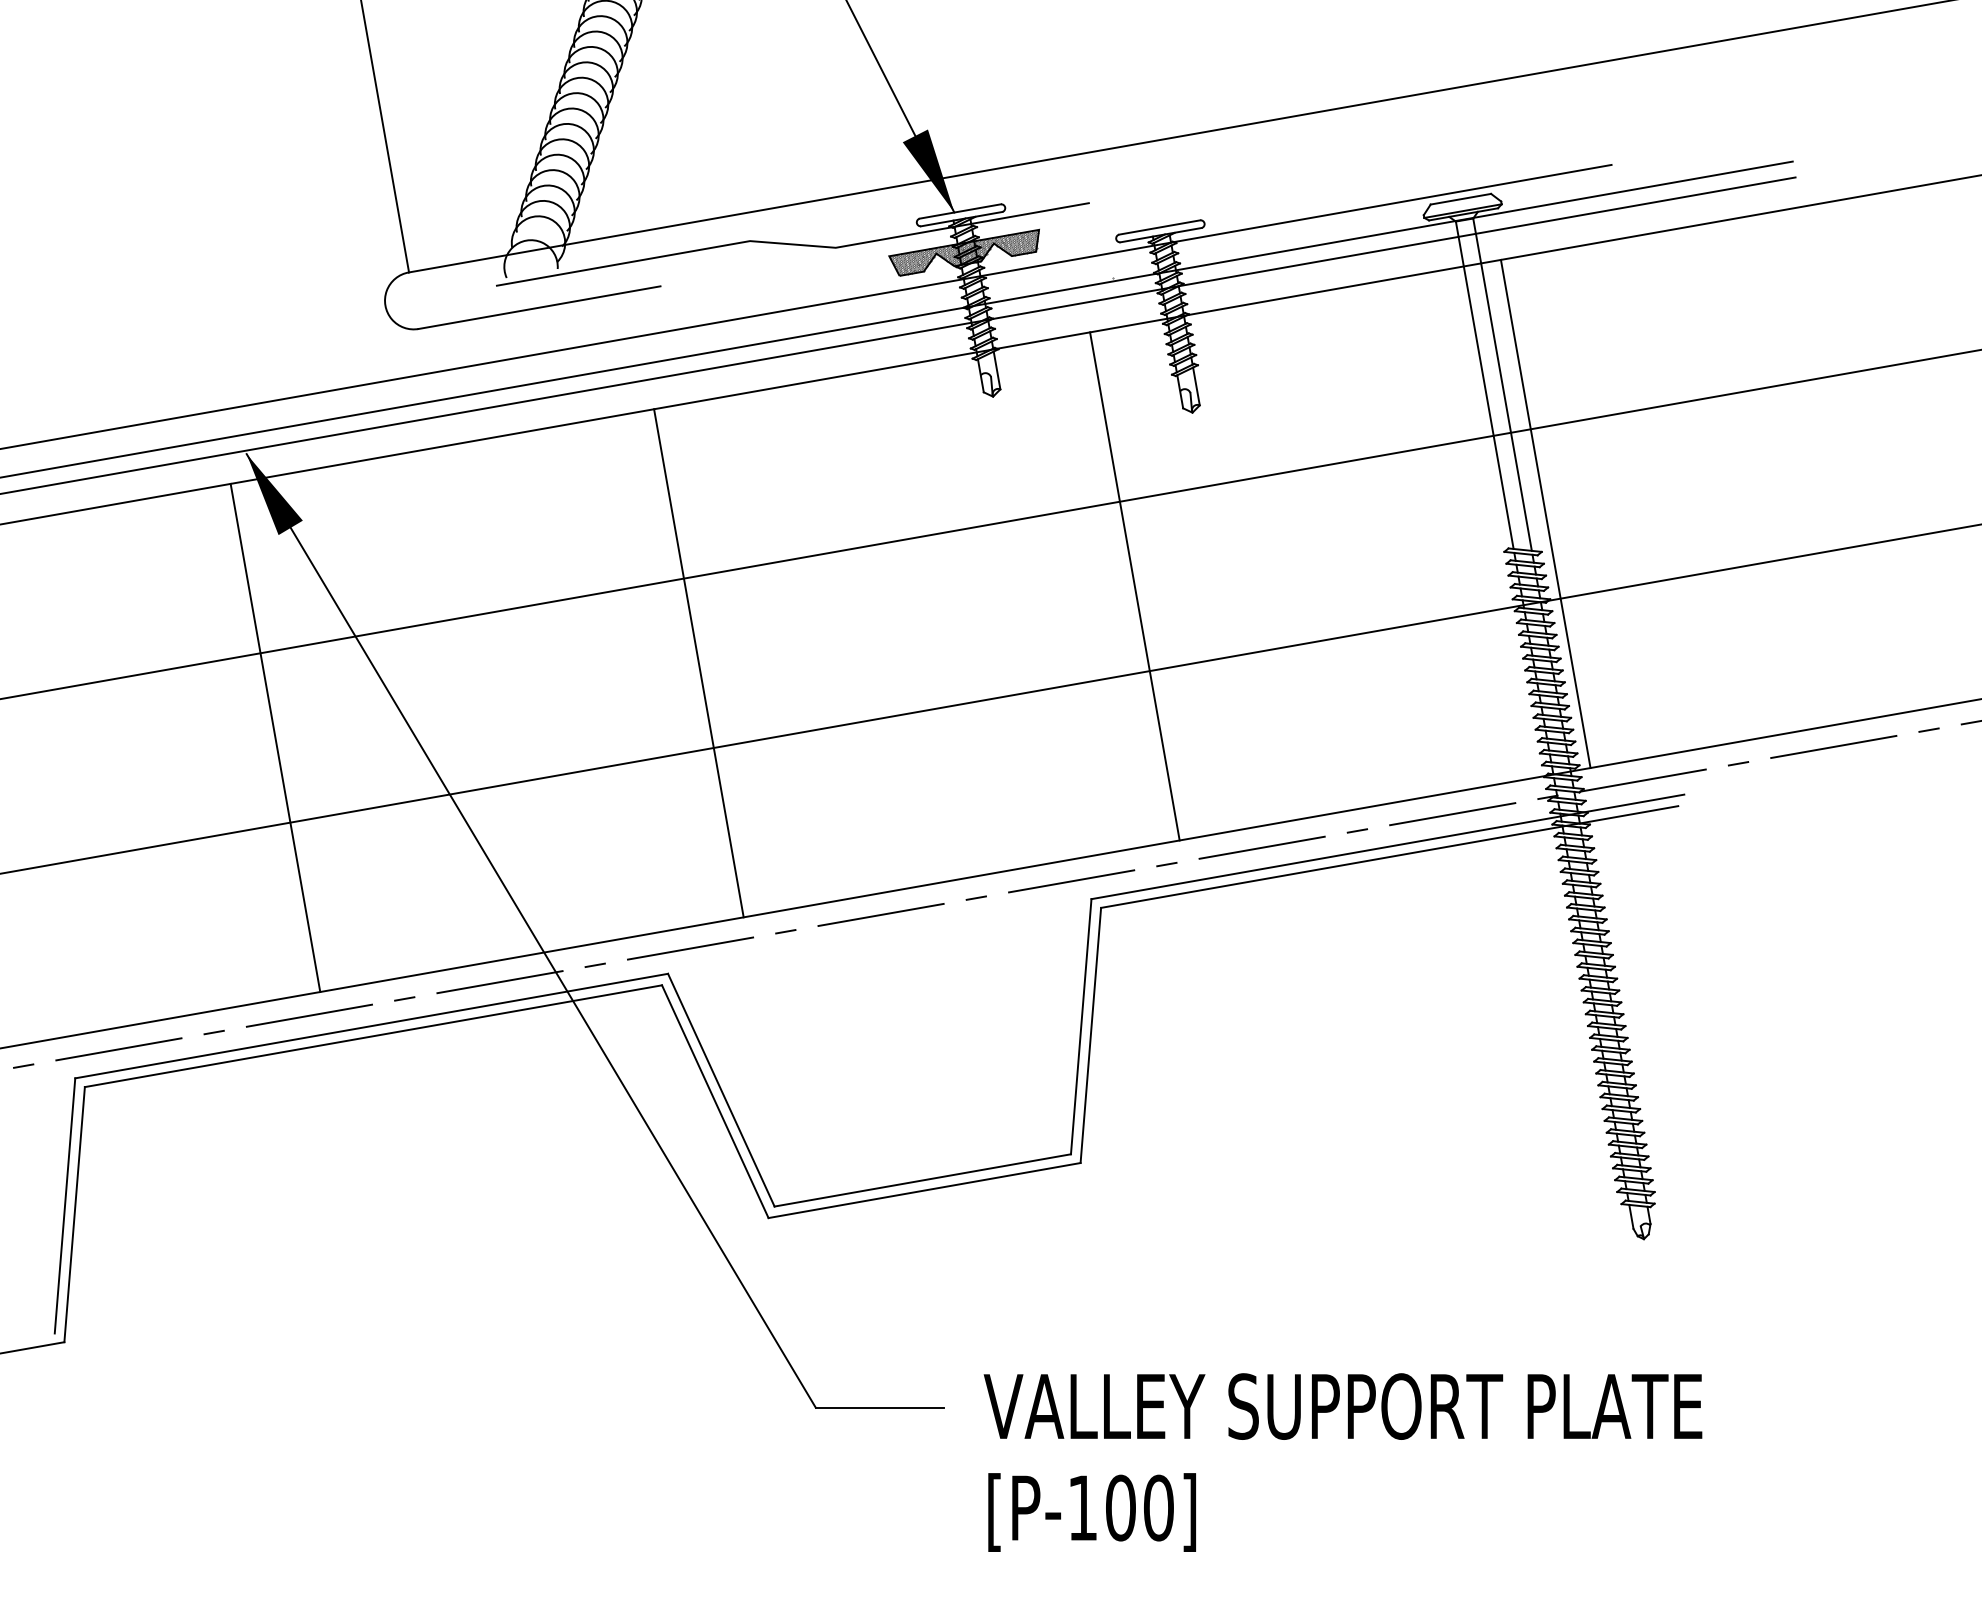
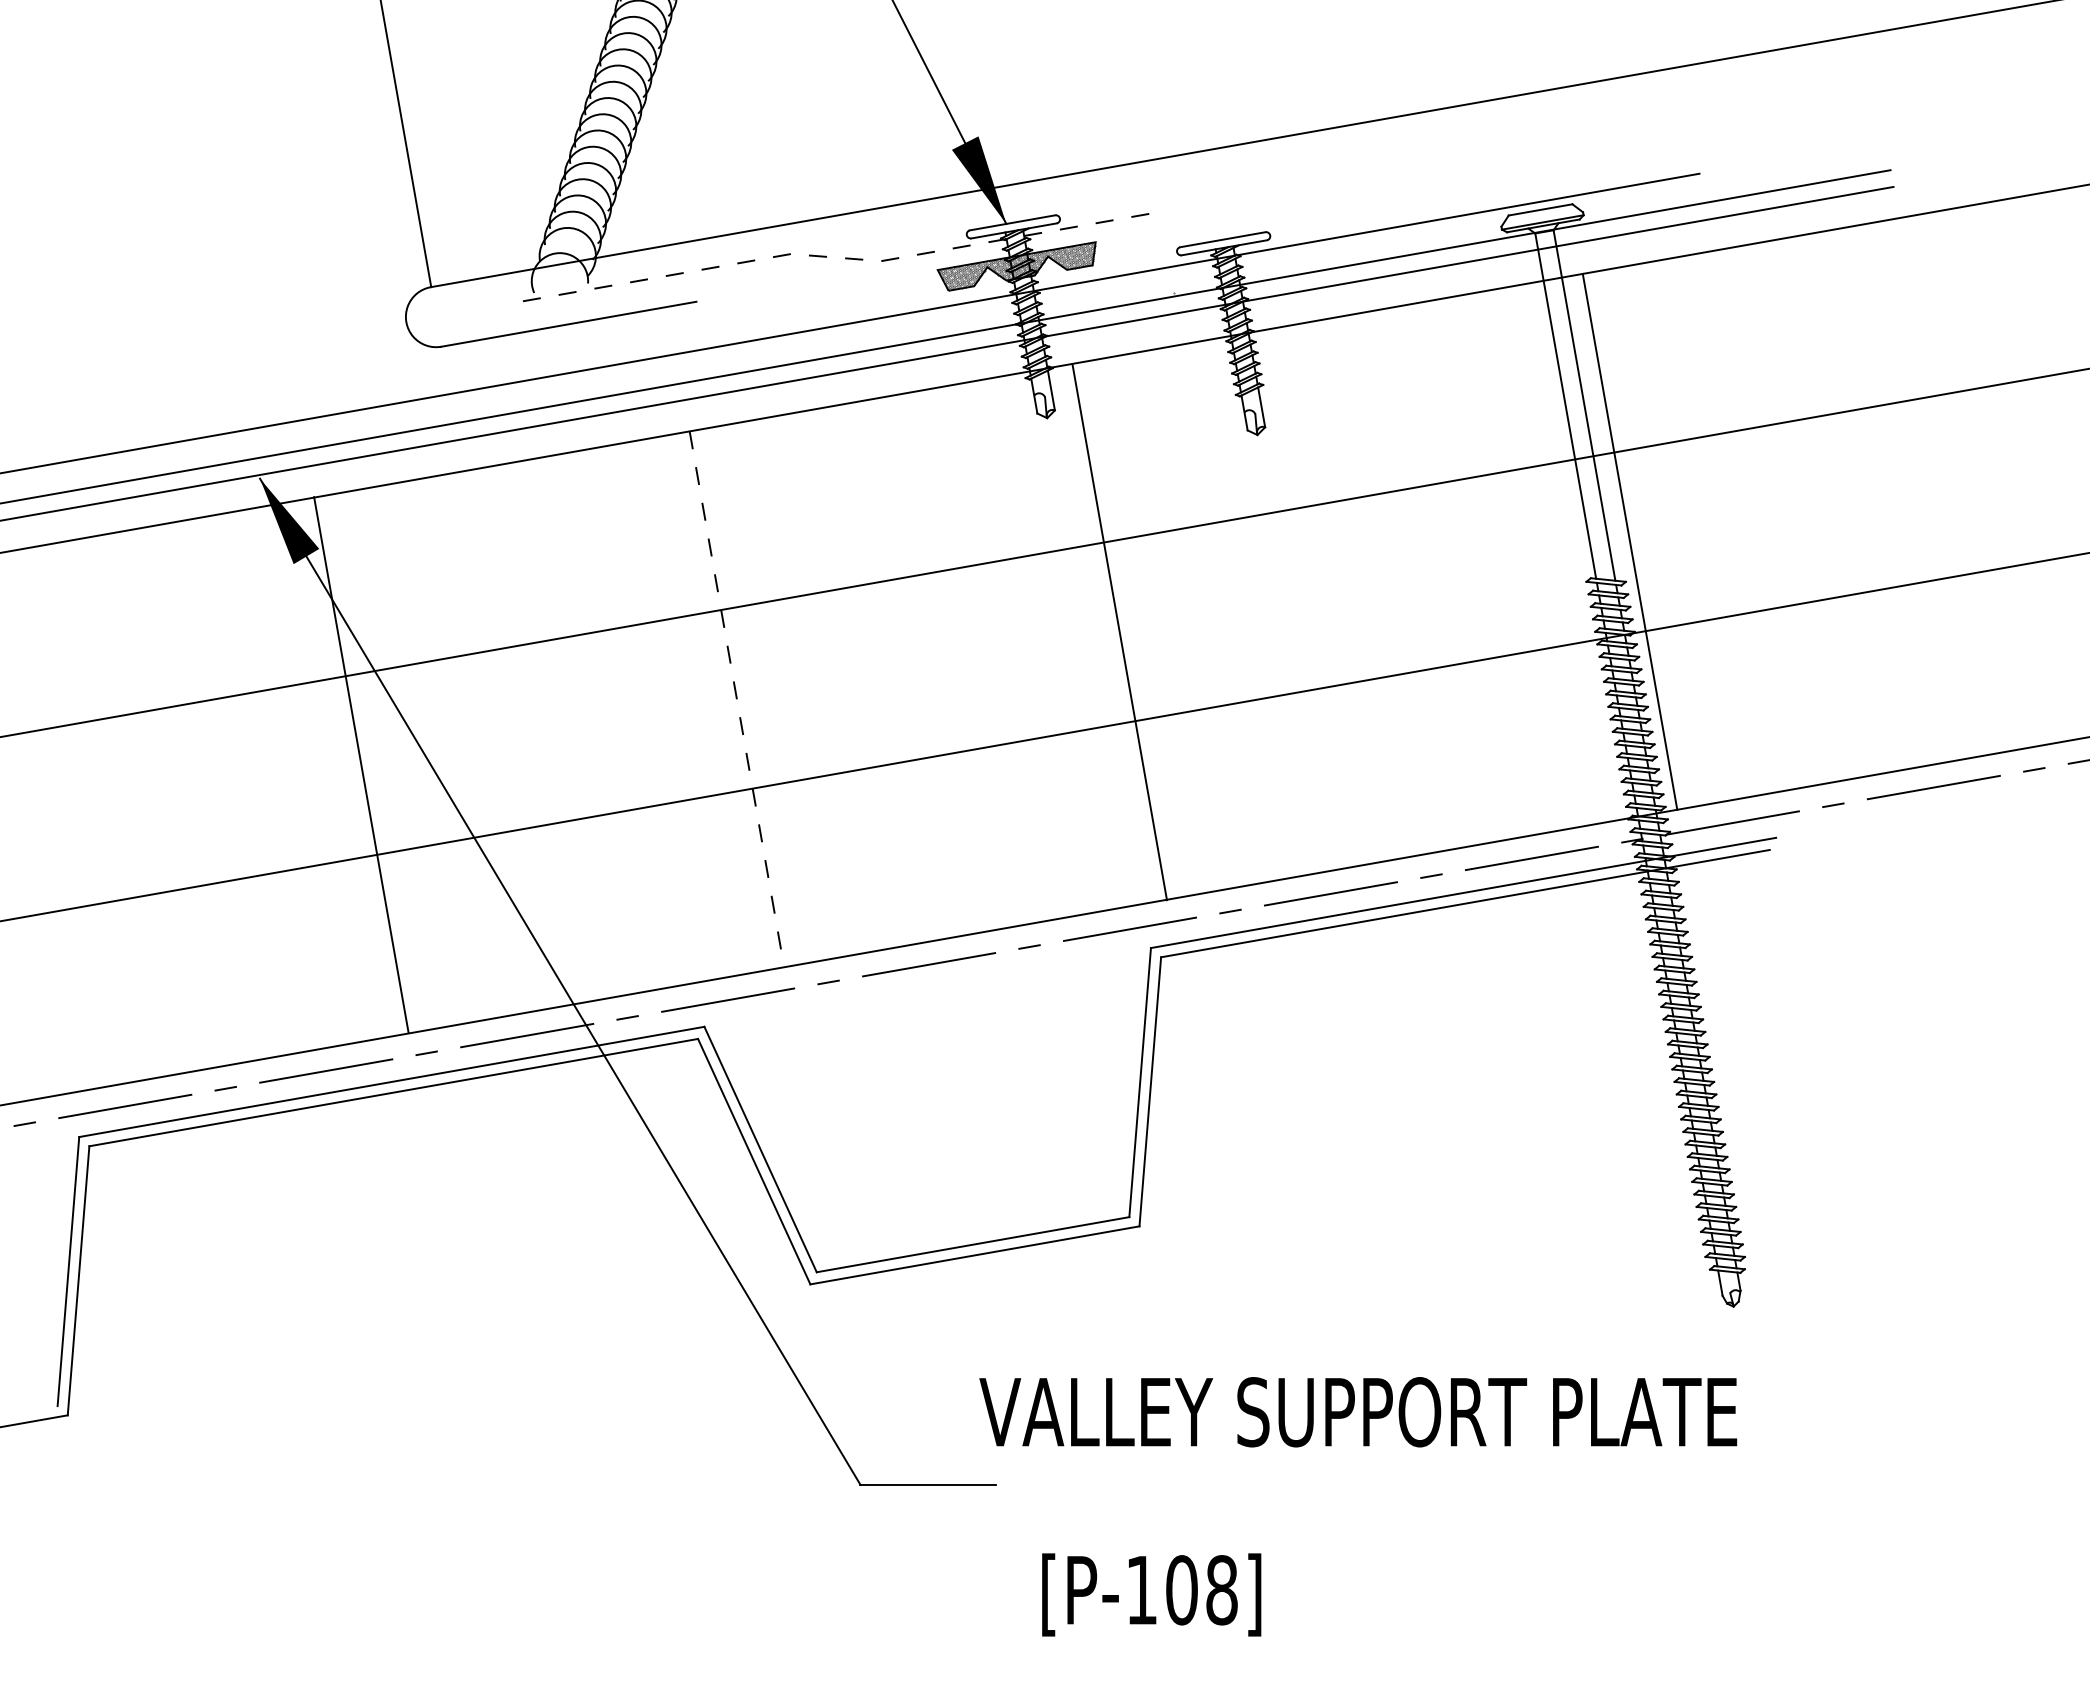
line: (792, 244) -> (835, 257), solid -> dashed
line: (1134, 586) -> (1119, 632), moved
line: (699, 663) -> (737, 699), solid -> dashed
line: (275, 738) -> (361, 765), moved
text: (1343, 1406) -> (1358, 1412), moved
text: (1158, 1508) -> (1221, 1590), [P-100] -> [P-108]

